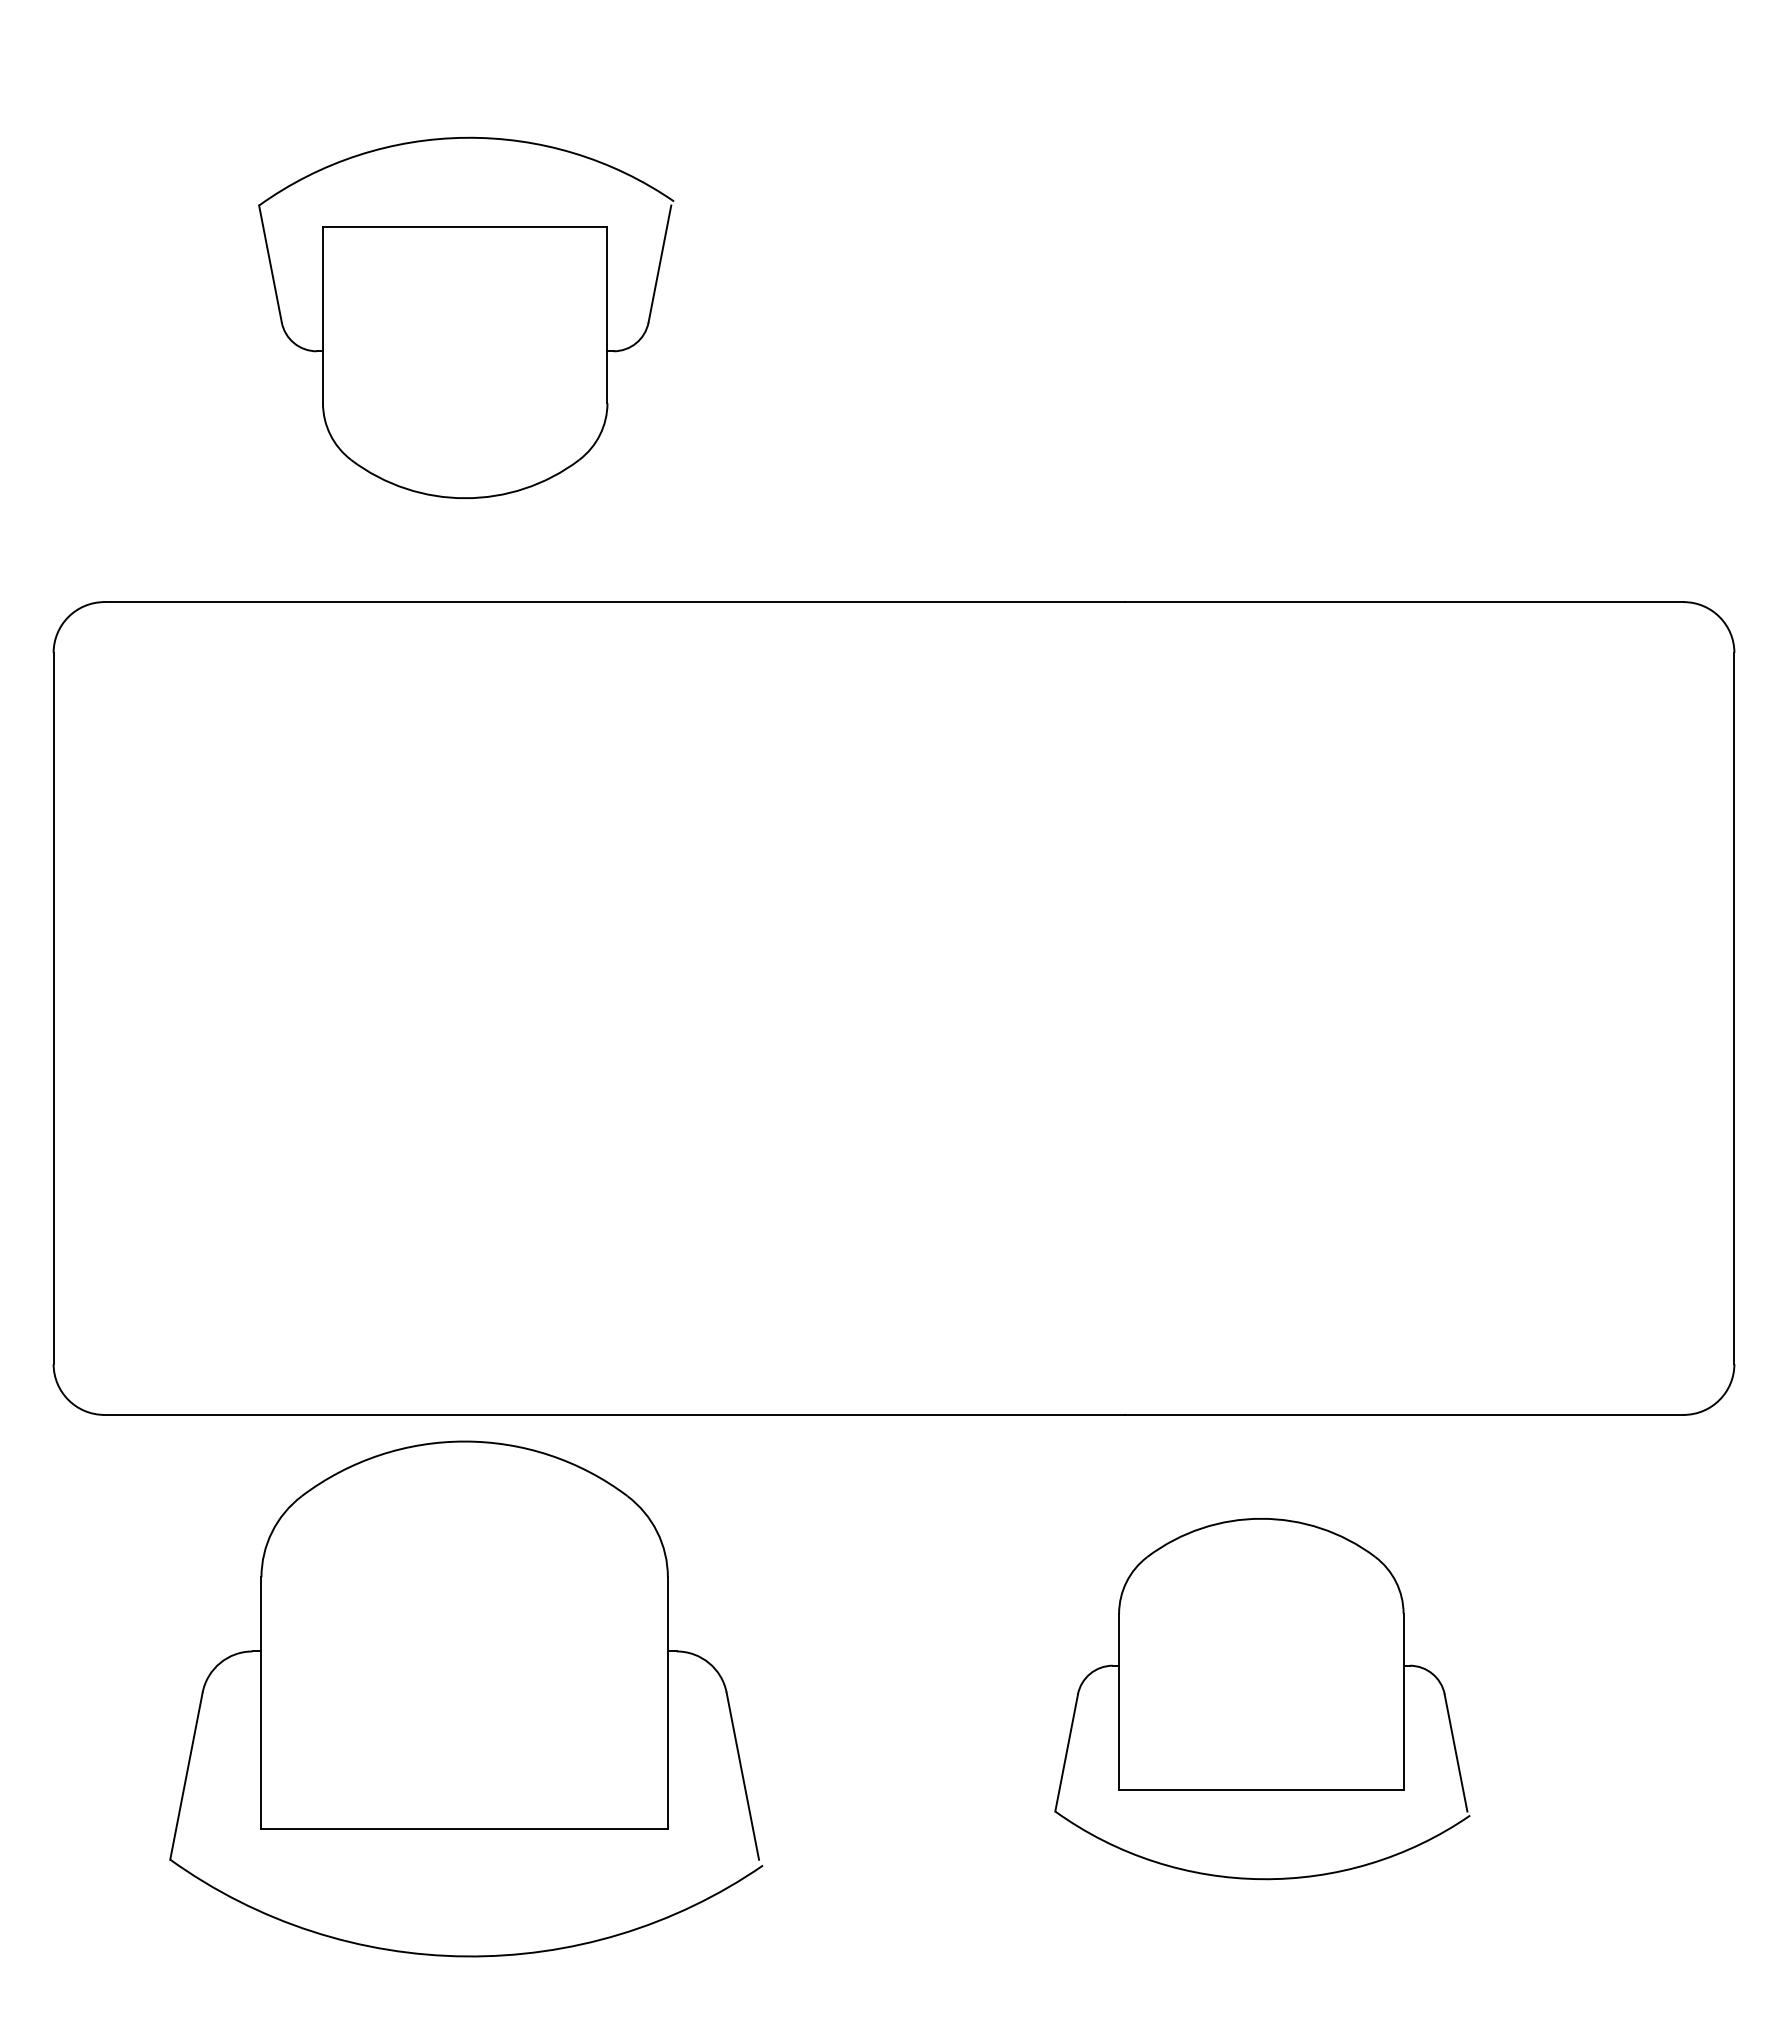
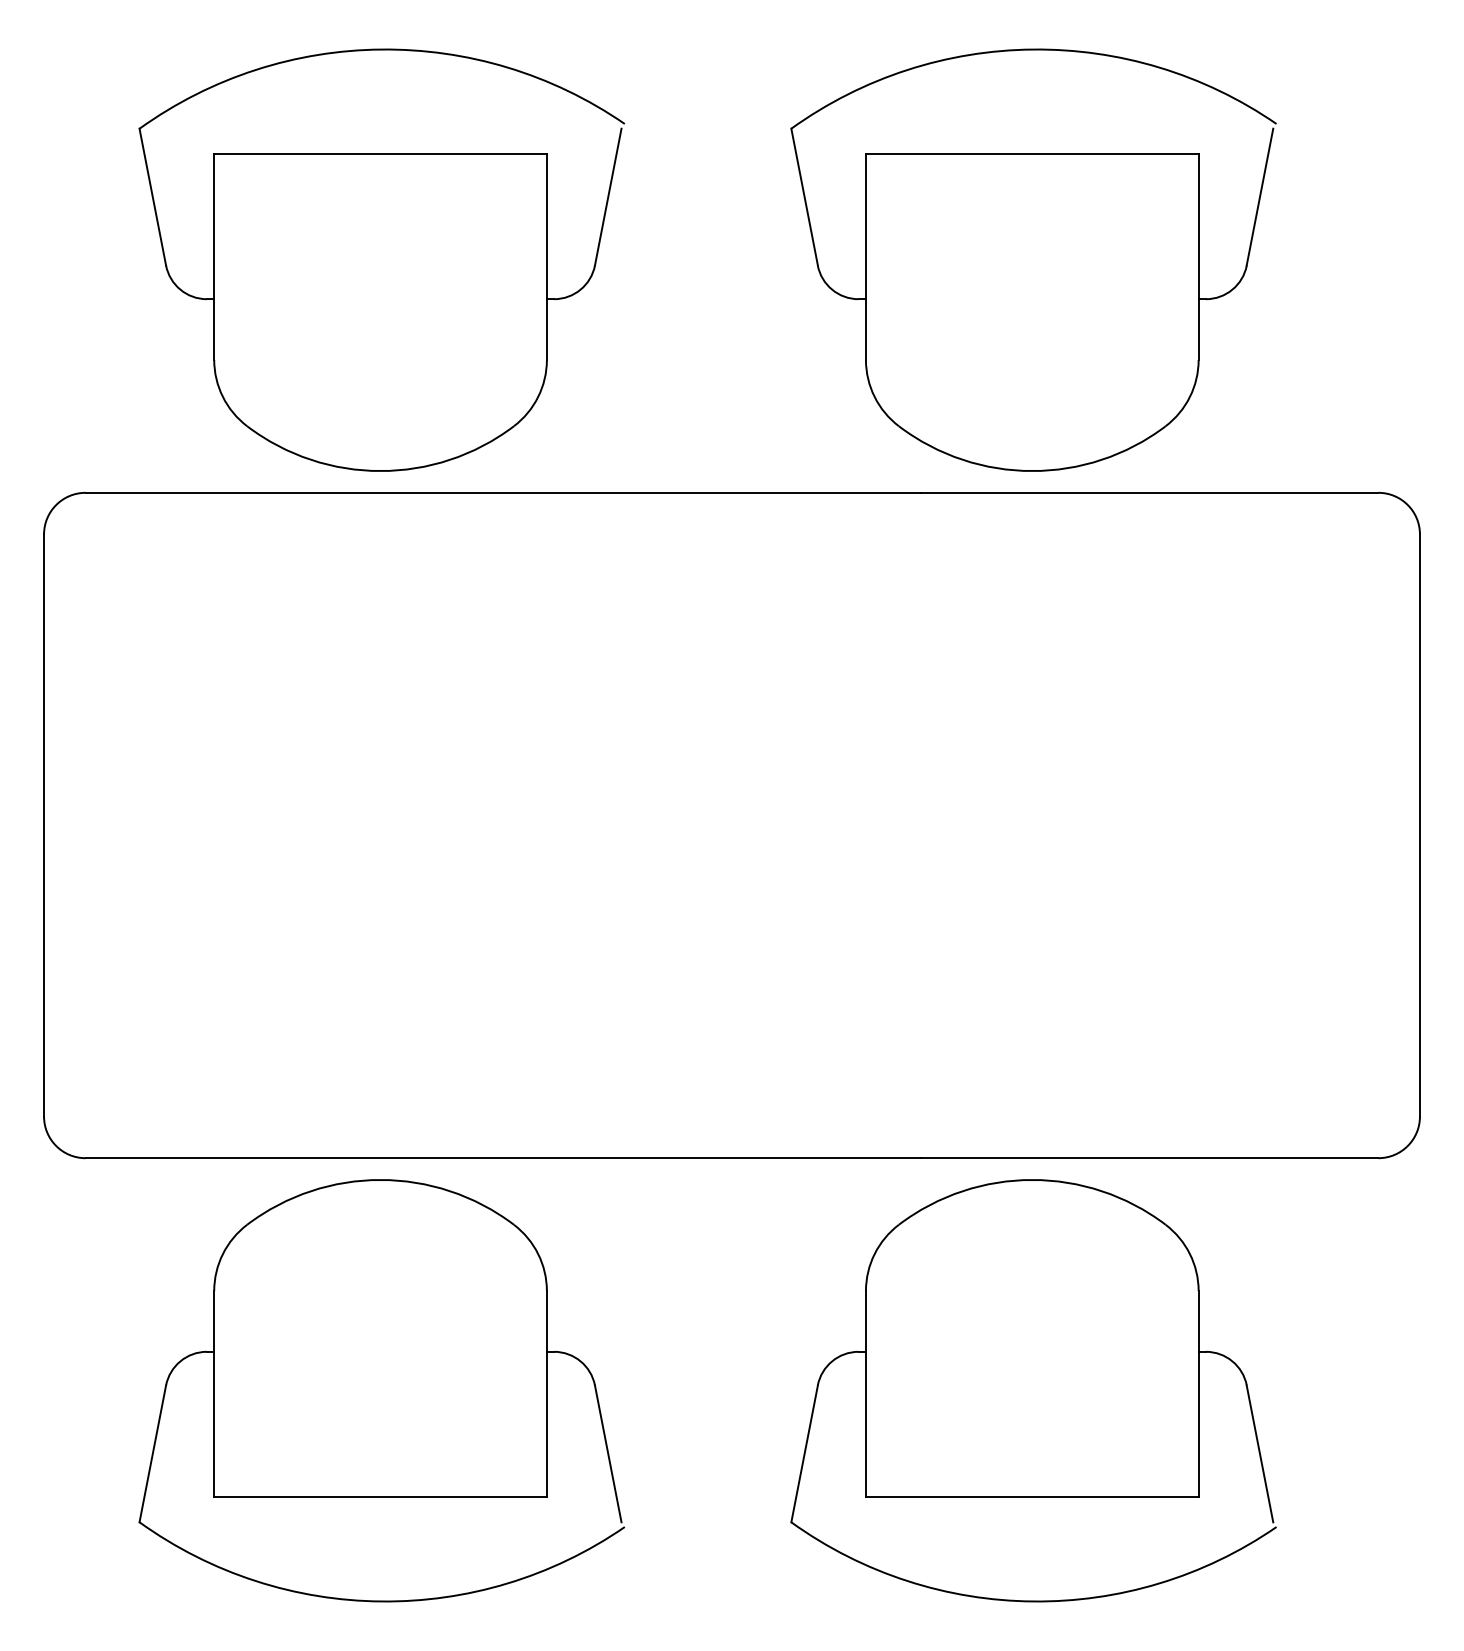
part: (466, 317) -> (382, 259), size x1.43
part: (1262, 317) -> (1033, 259), added
part: (1262, 1698) -> (1033, 1390), size x1.43

